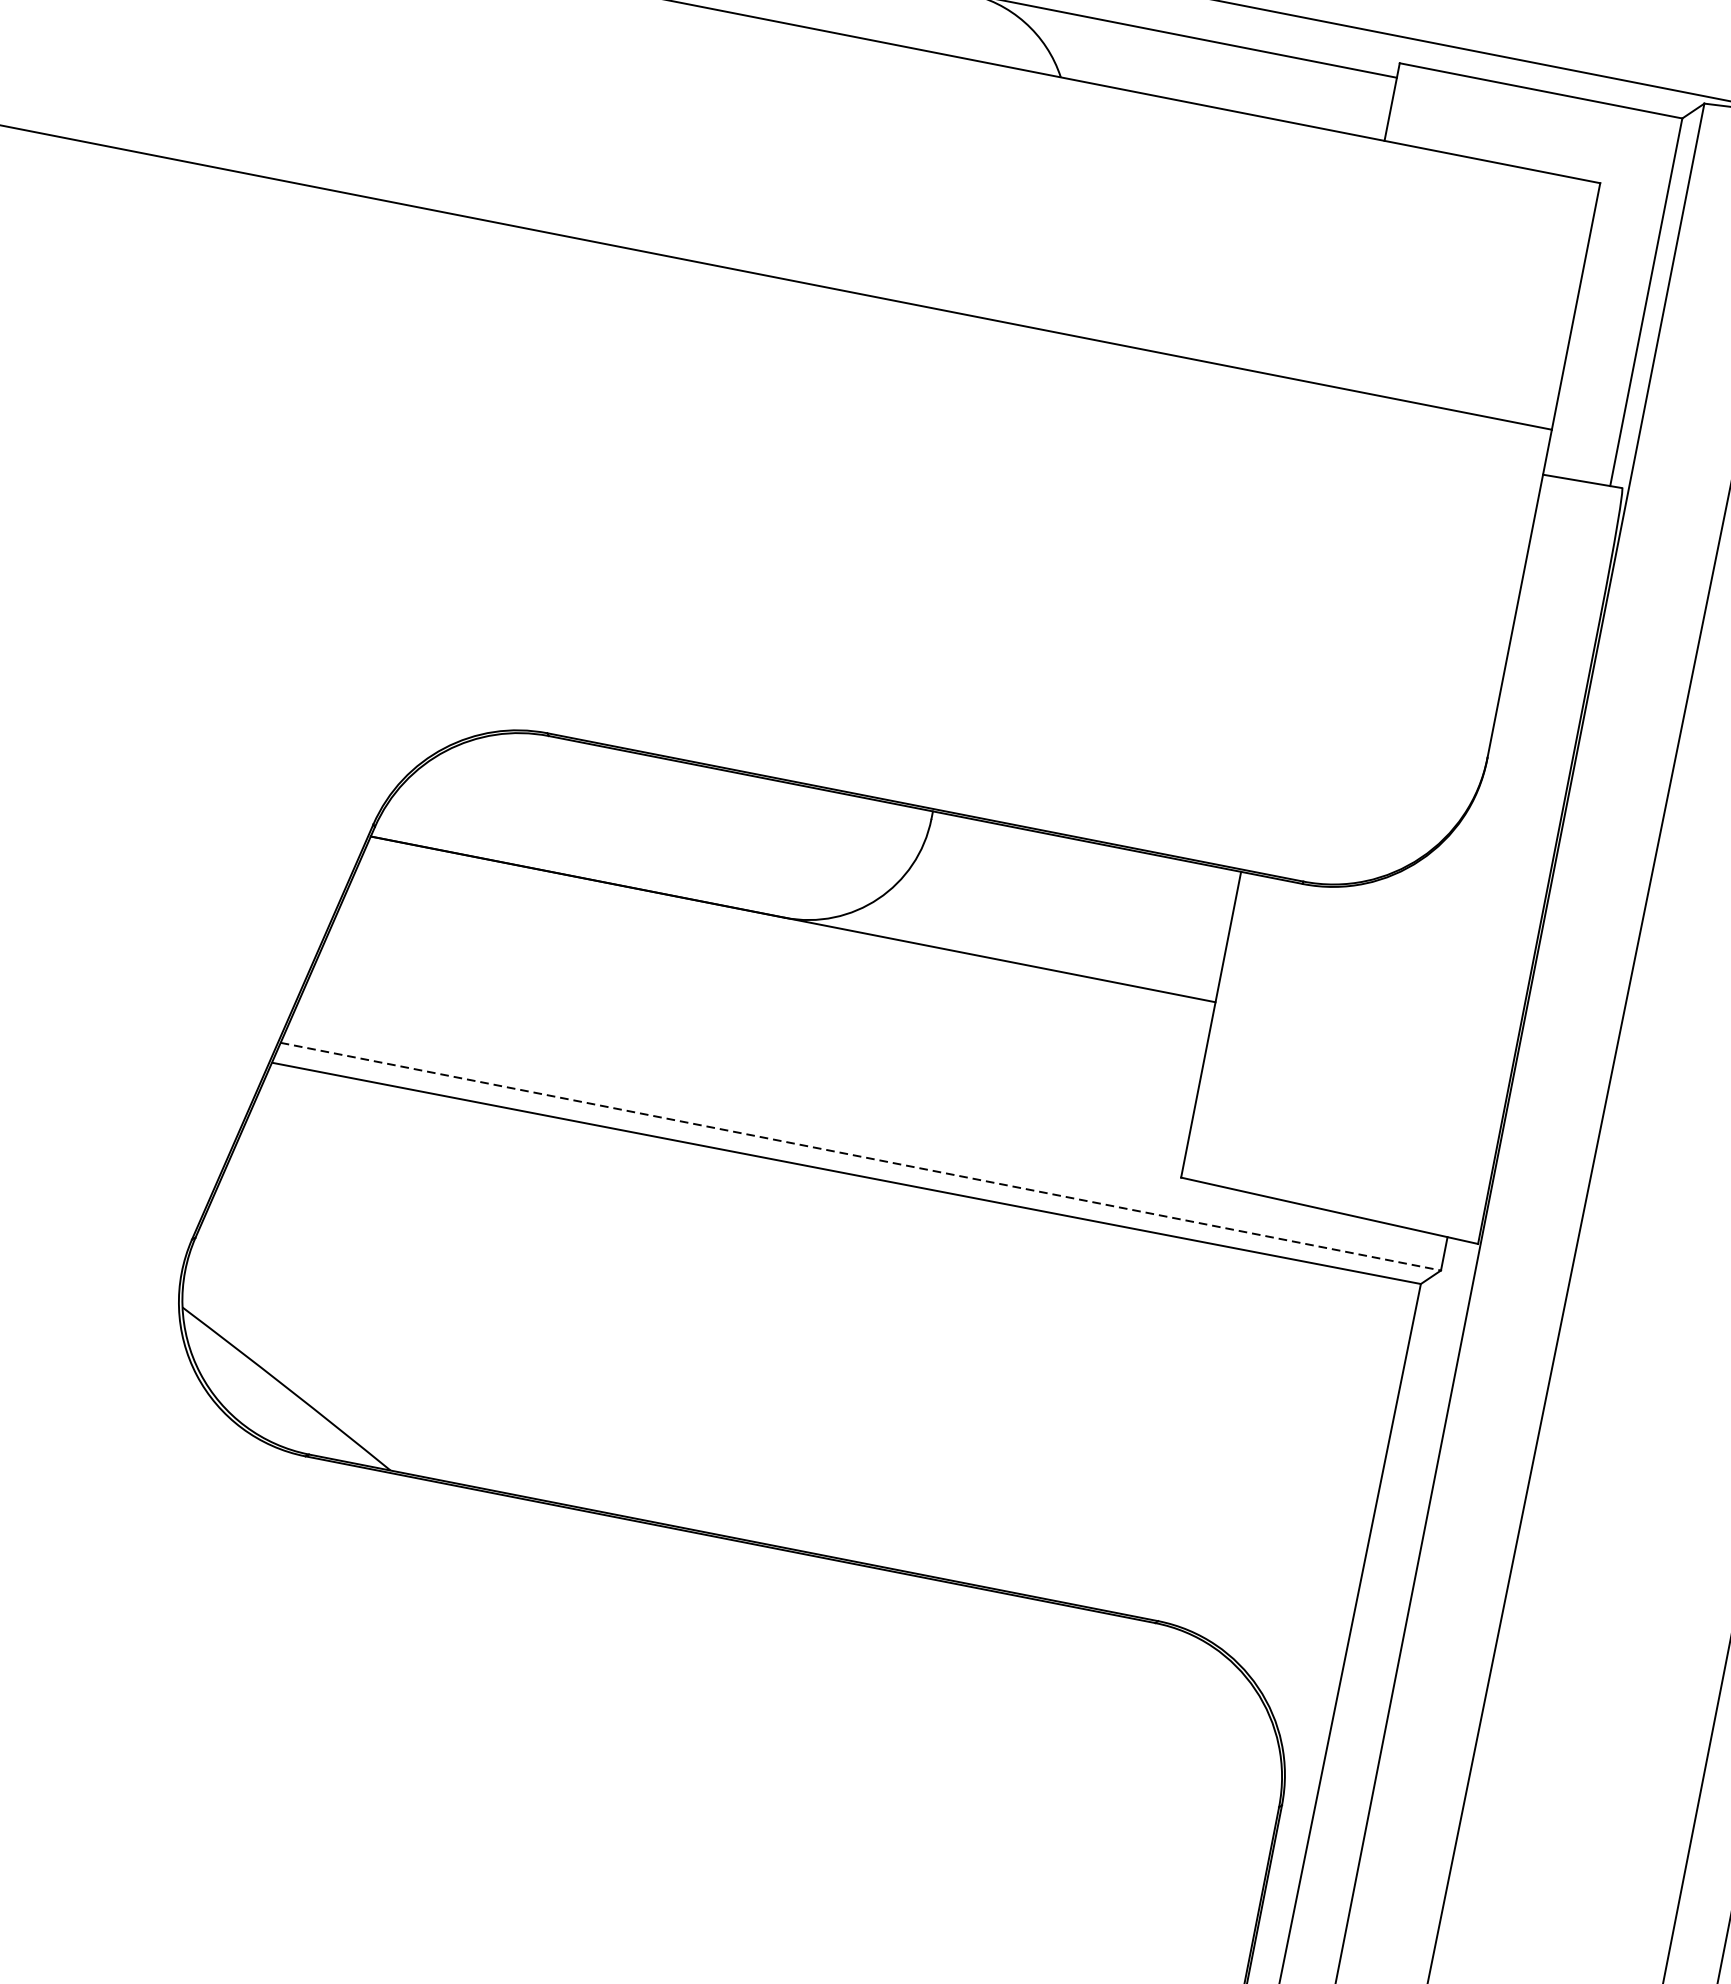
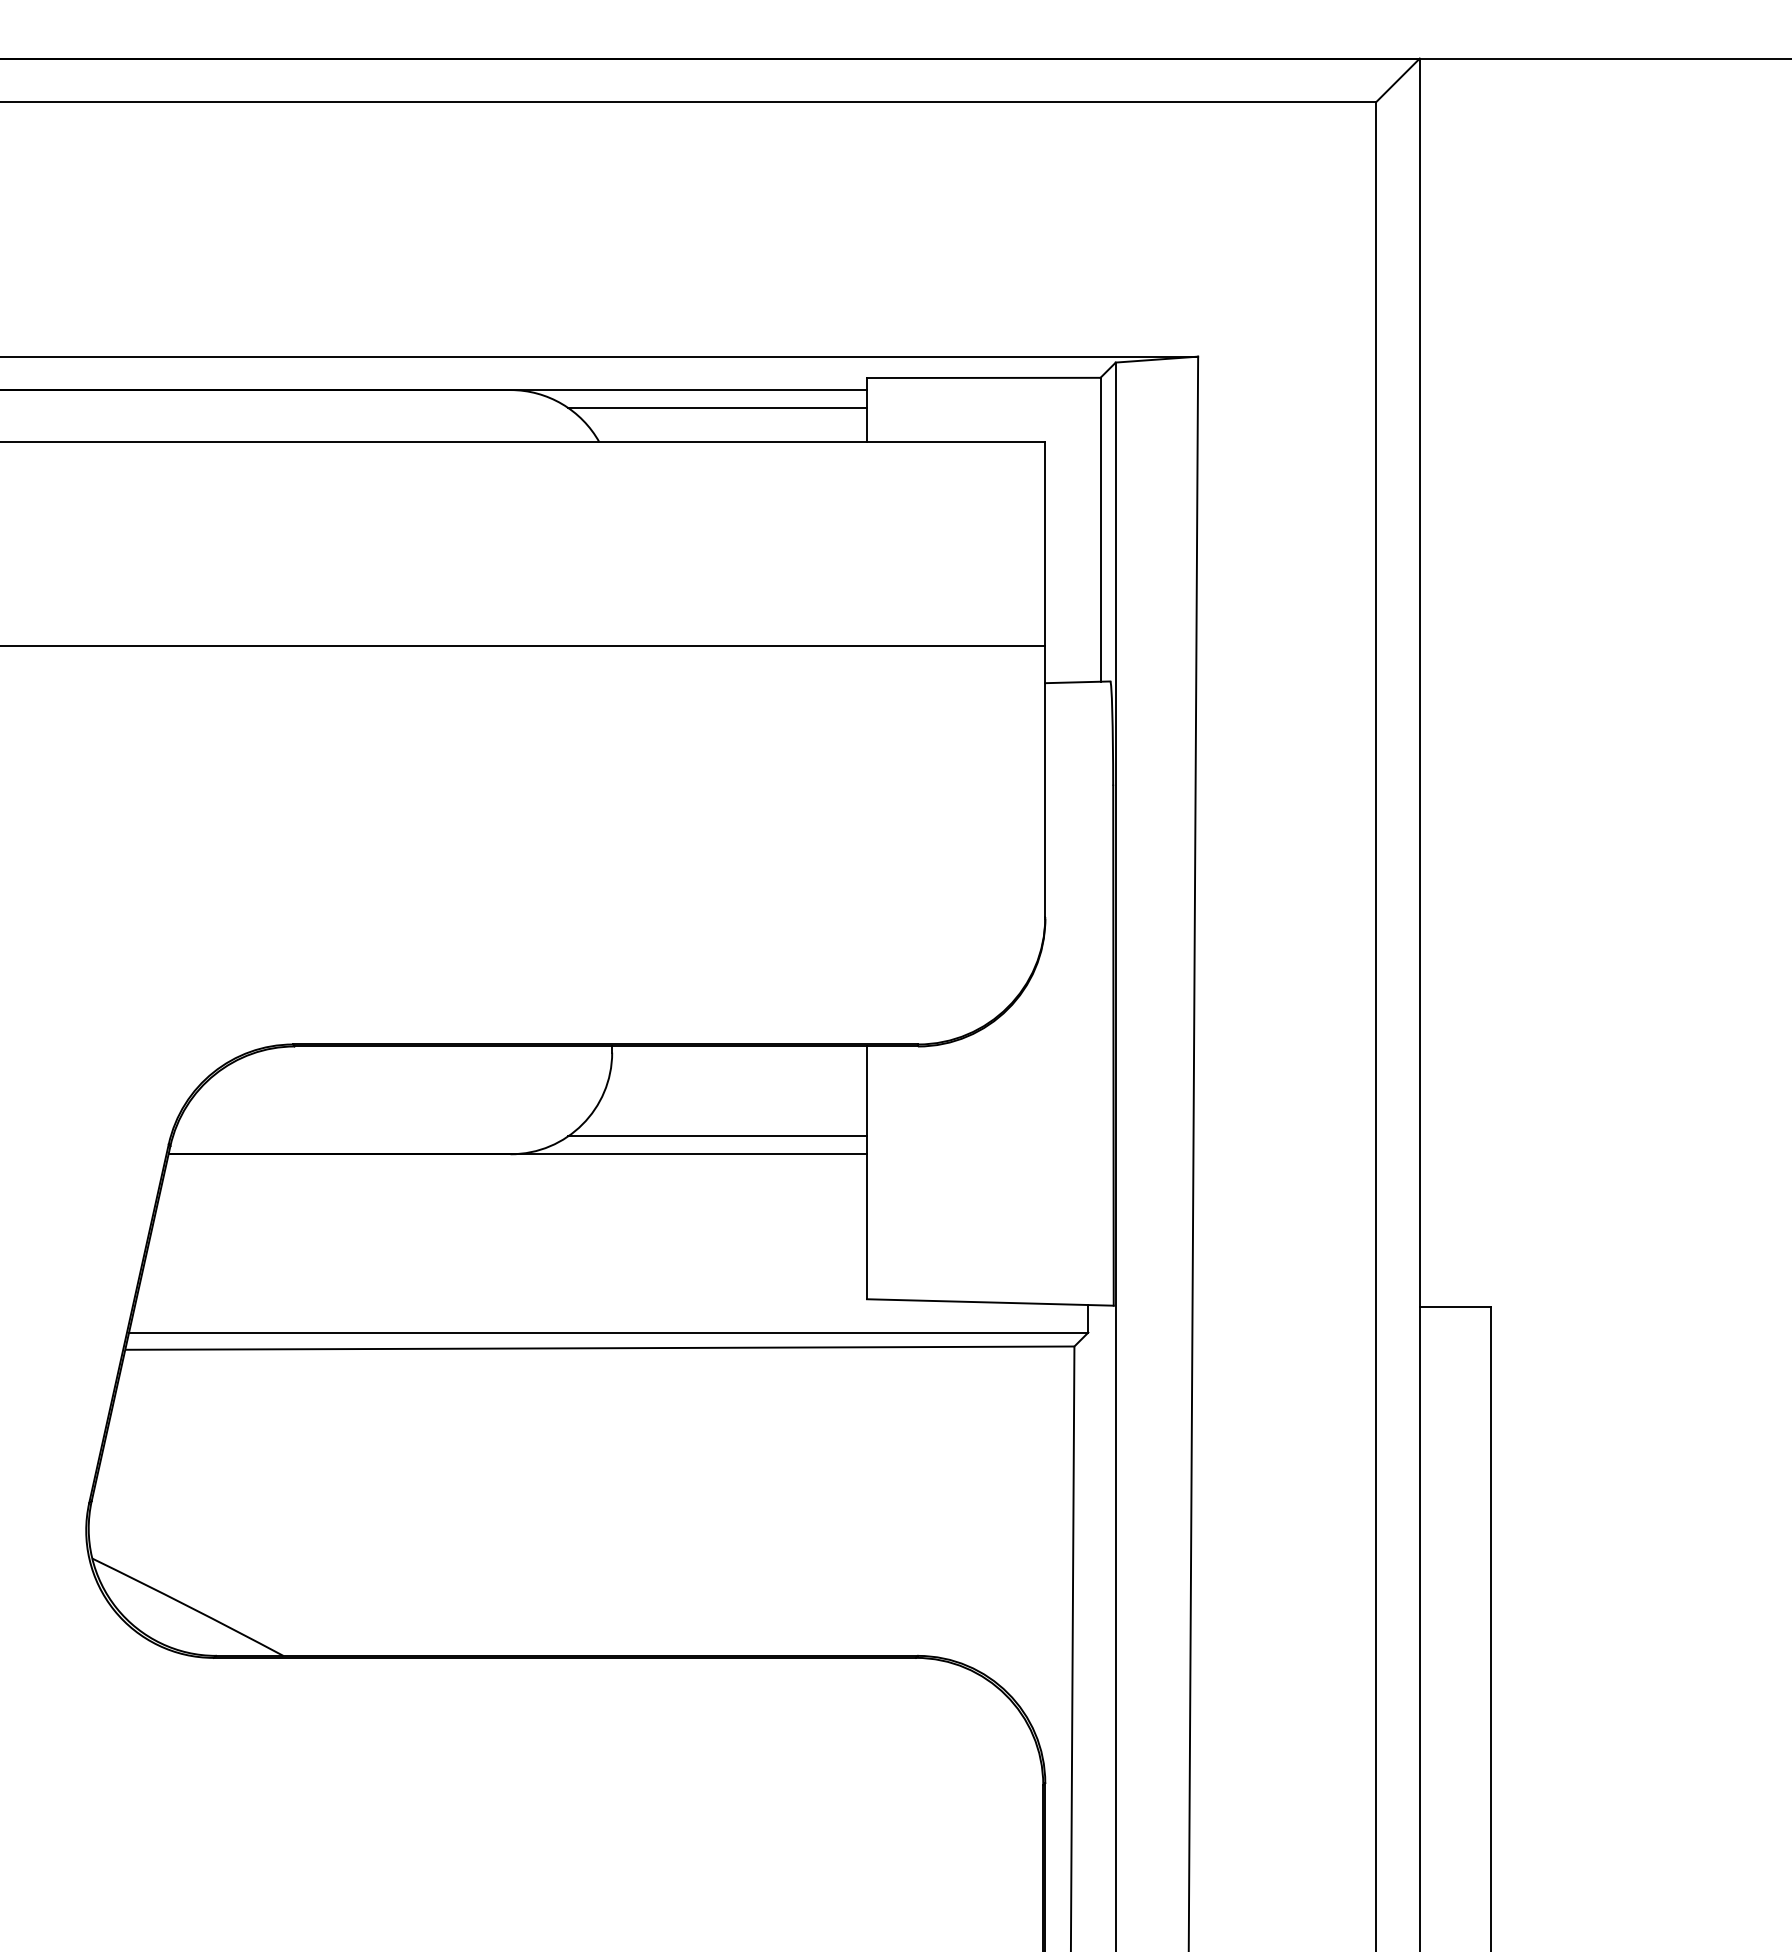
line: (1211, 63) -> (717, 407), added
line: (1038, 945) -> (717, 1136), added
line: (860, 1156) -> (608, 1332), dashed -> solid

